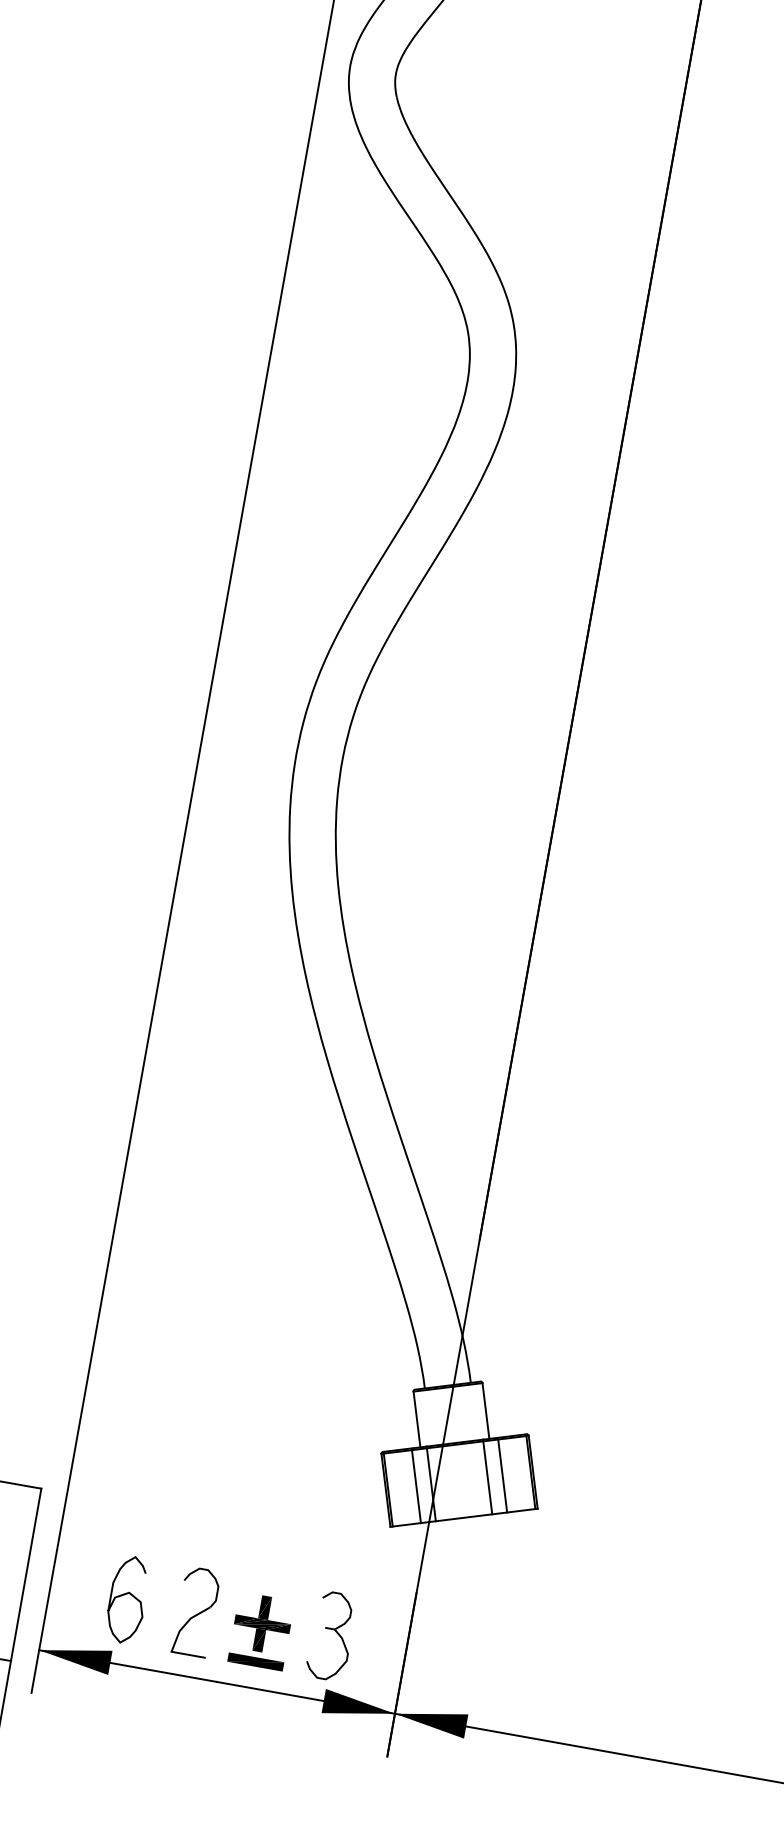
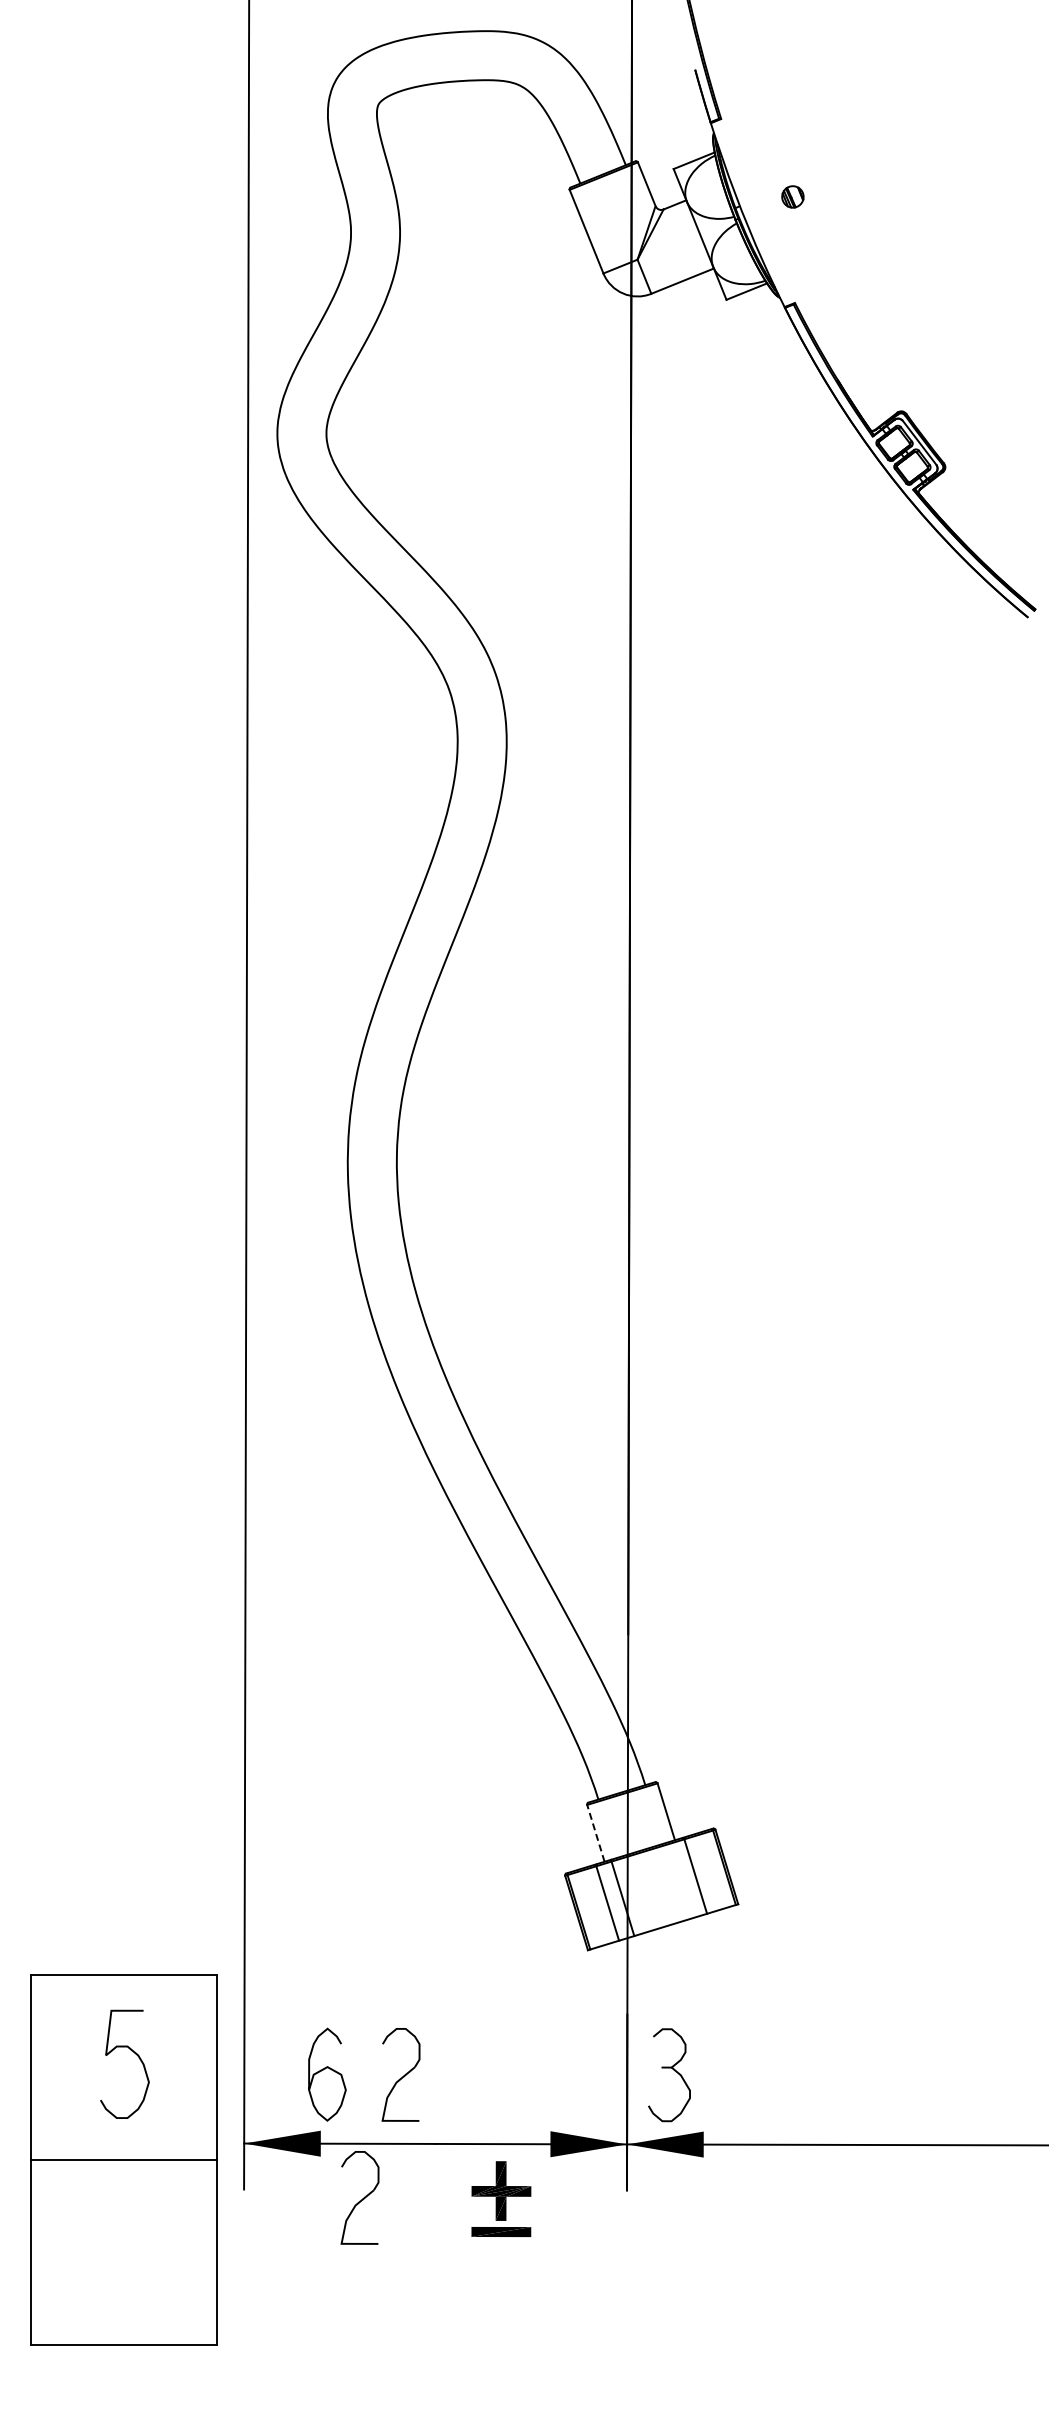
line: (416, 1419) -> (595, 1833), solid -> dashed
line: (486, 1477) -> (679, 1880), removed
part: (261, 1631) -> (501, 2199), moved
part: (335, 1632) -> (673, 2070), moved
part: (137, 1719) -> (359, 2197), added

